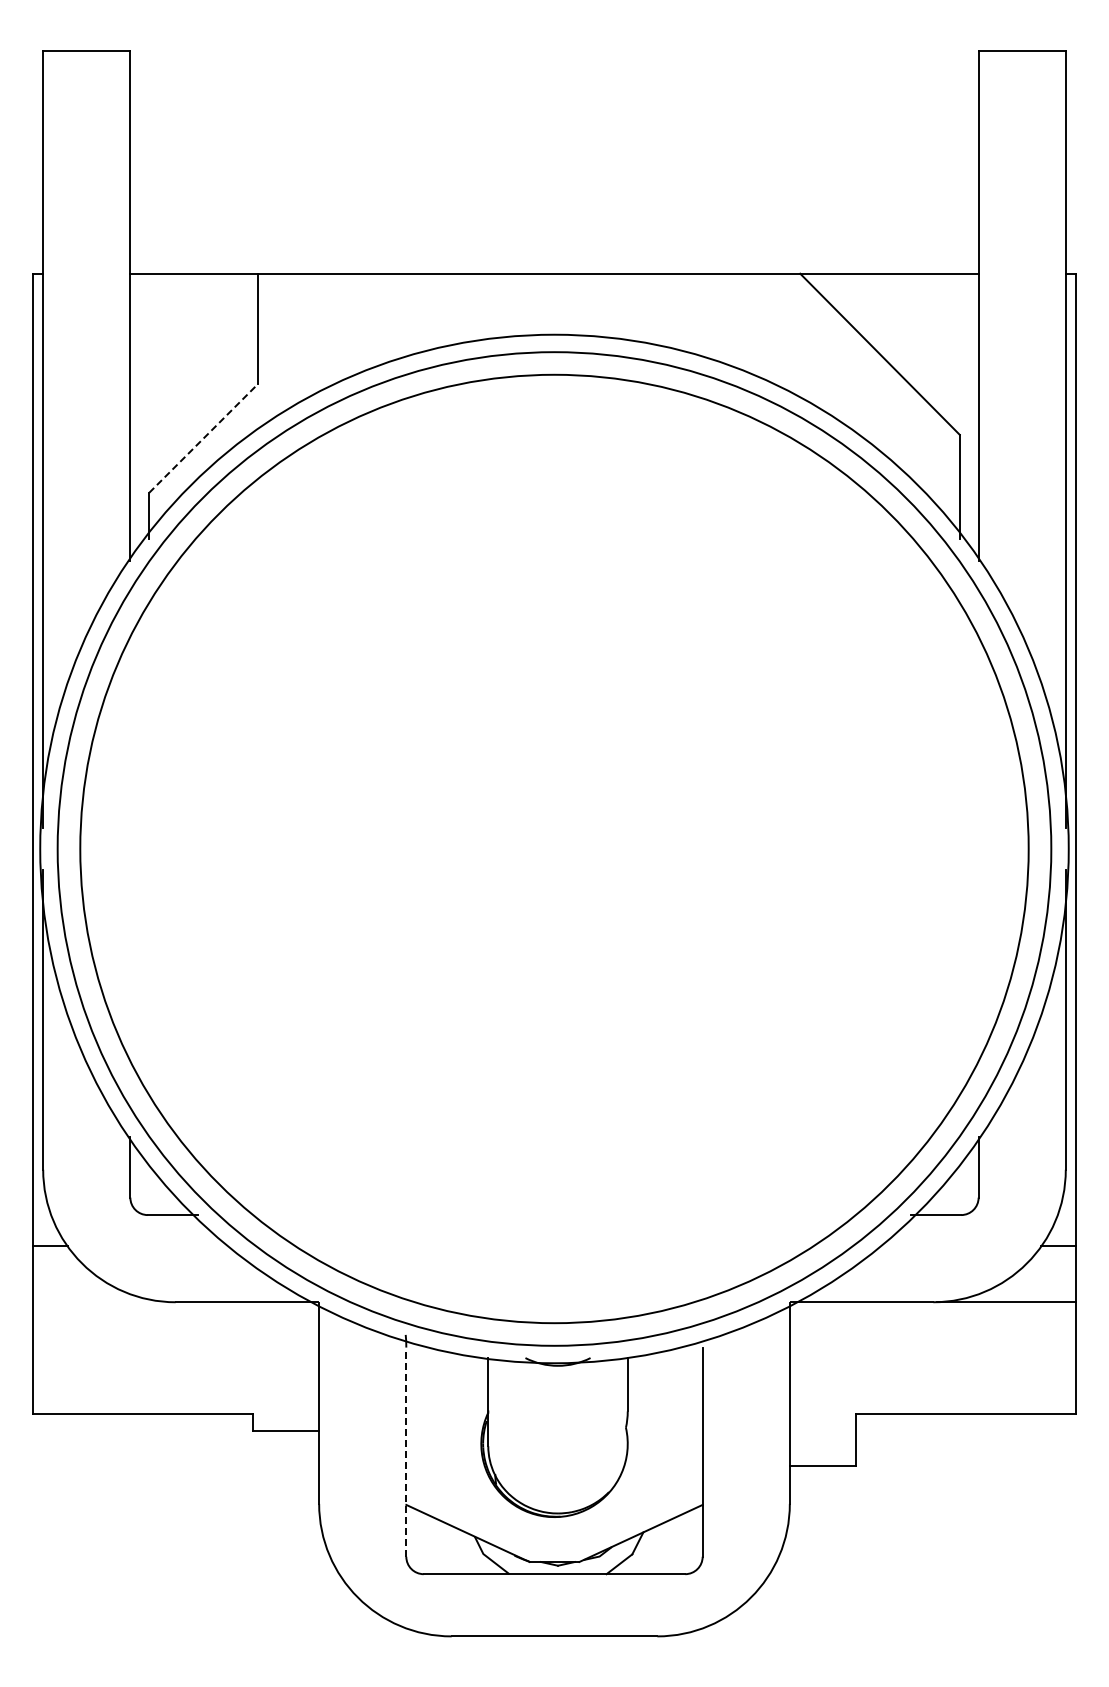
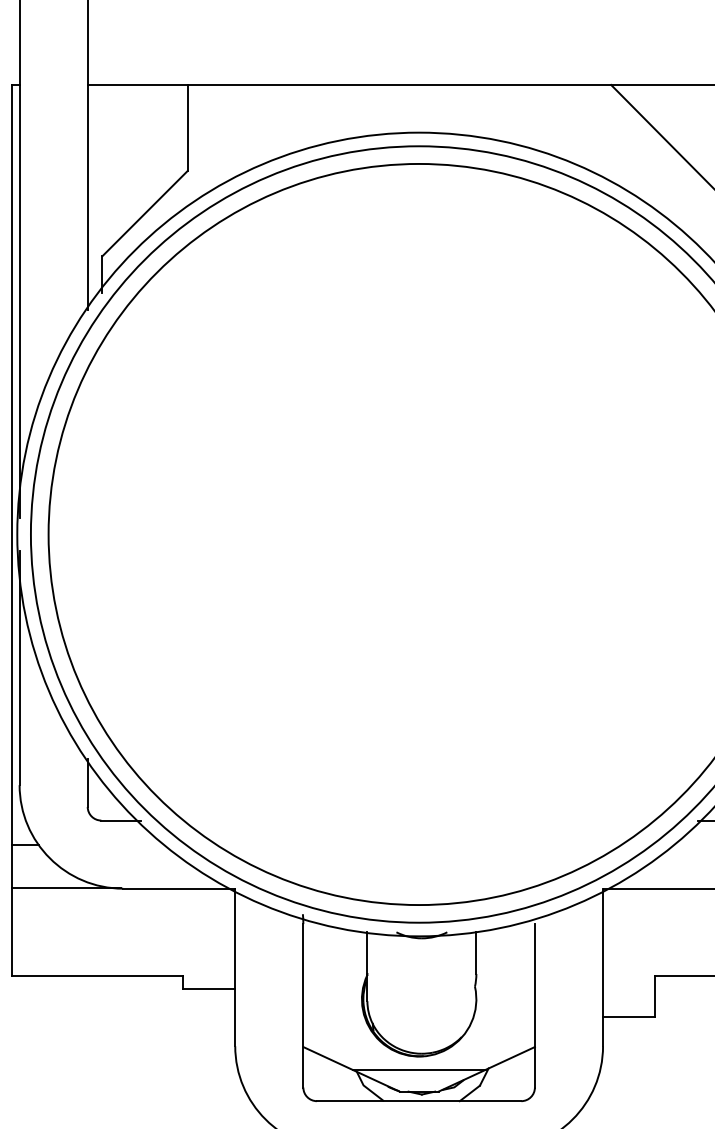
line: (204, 438) -> (145, 213), dashed -> solid
line: (102, 1301) -> (65, 888), added
line: (406, 1452) -> (303, 1006), dashed -> solid
line: (554, 1534) -> (419, 1070), added

